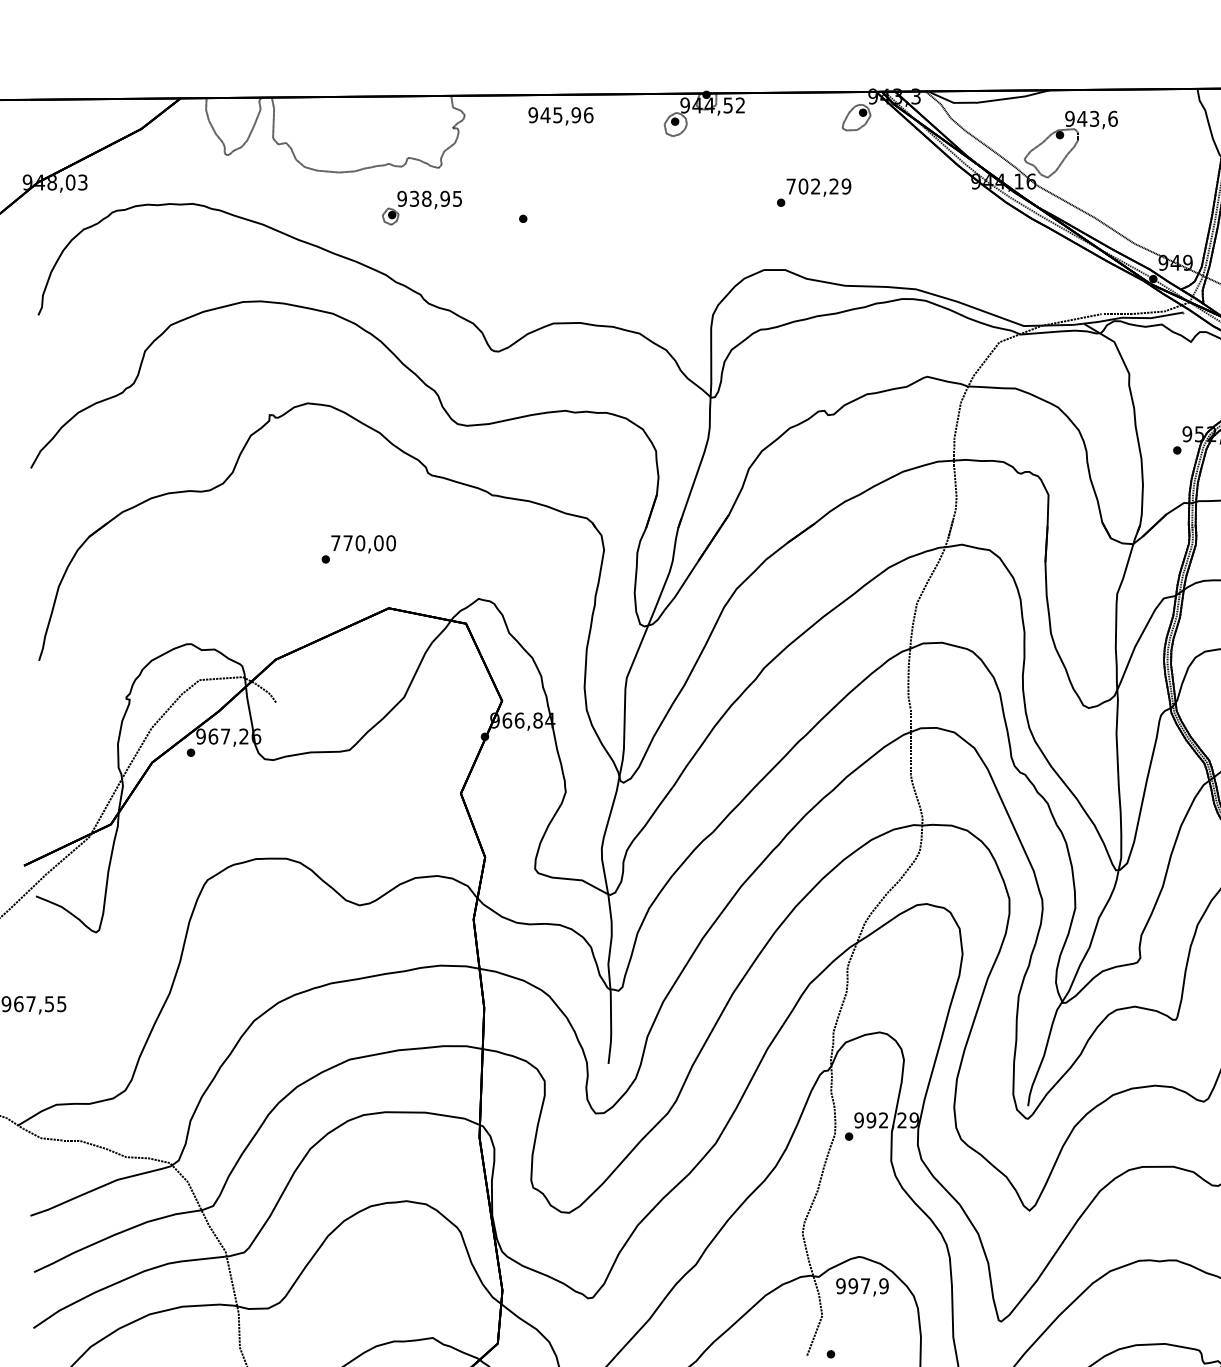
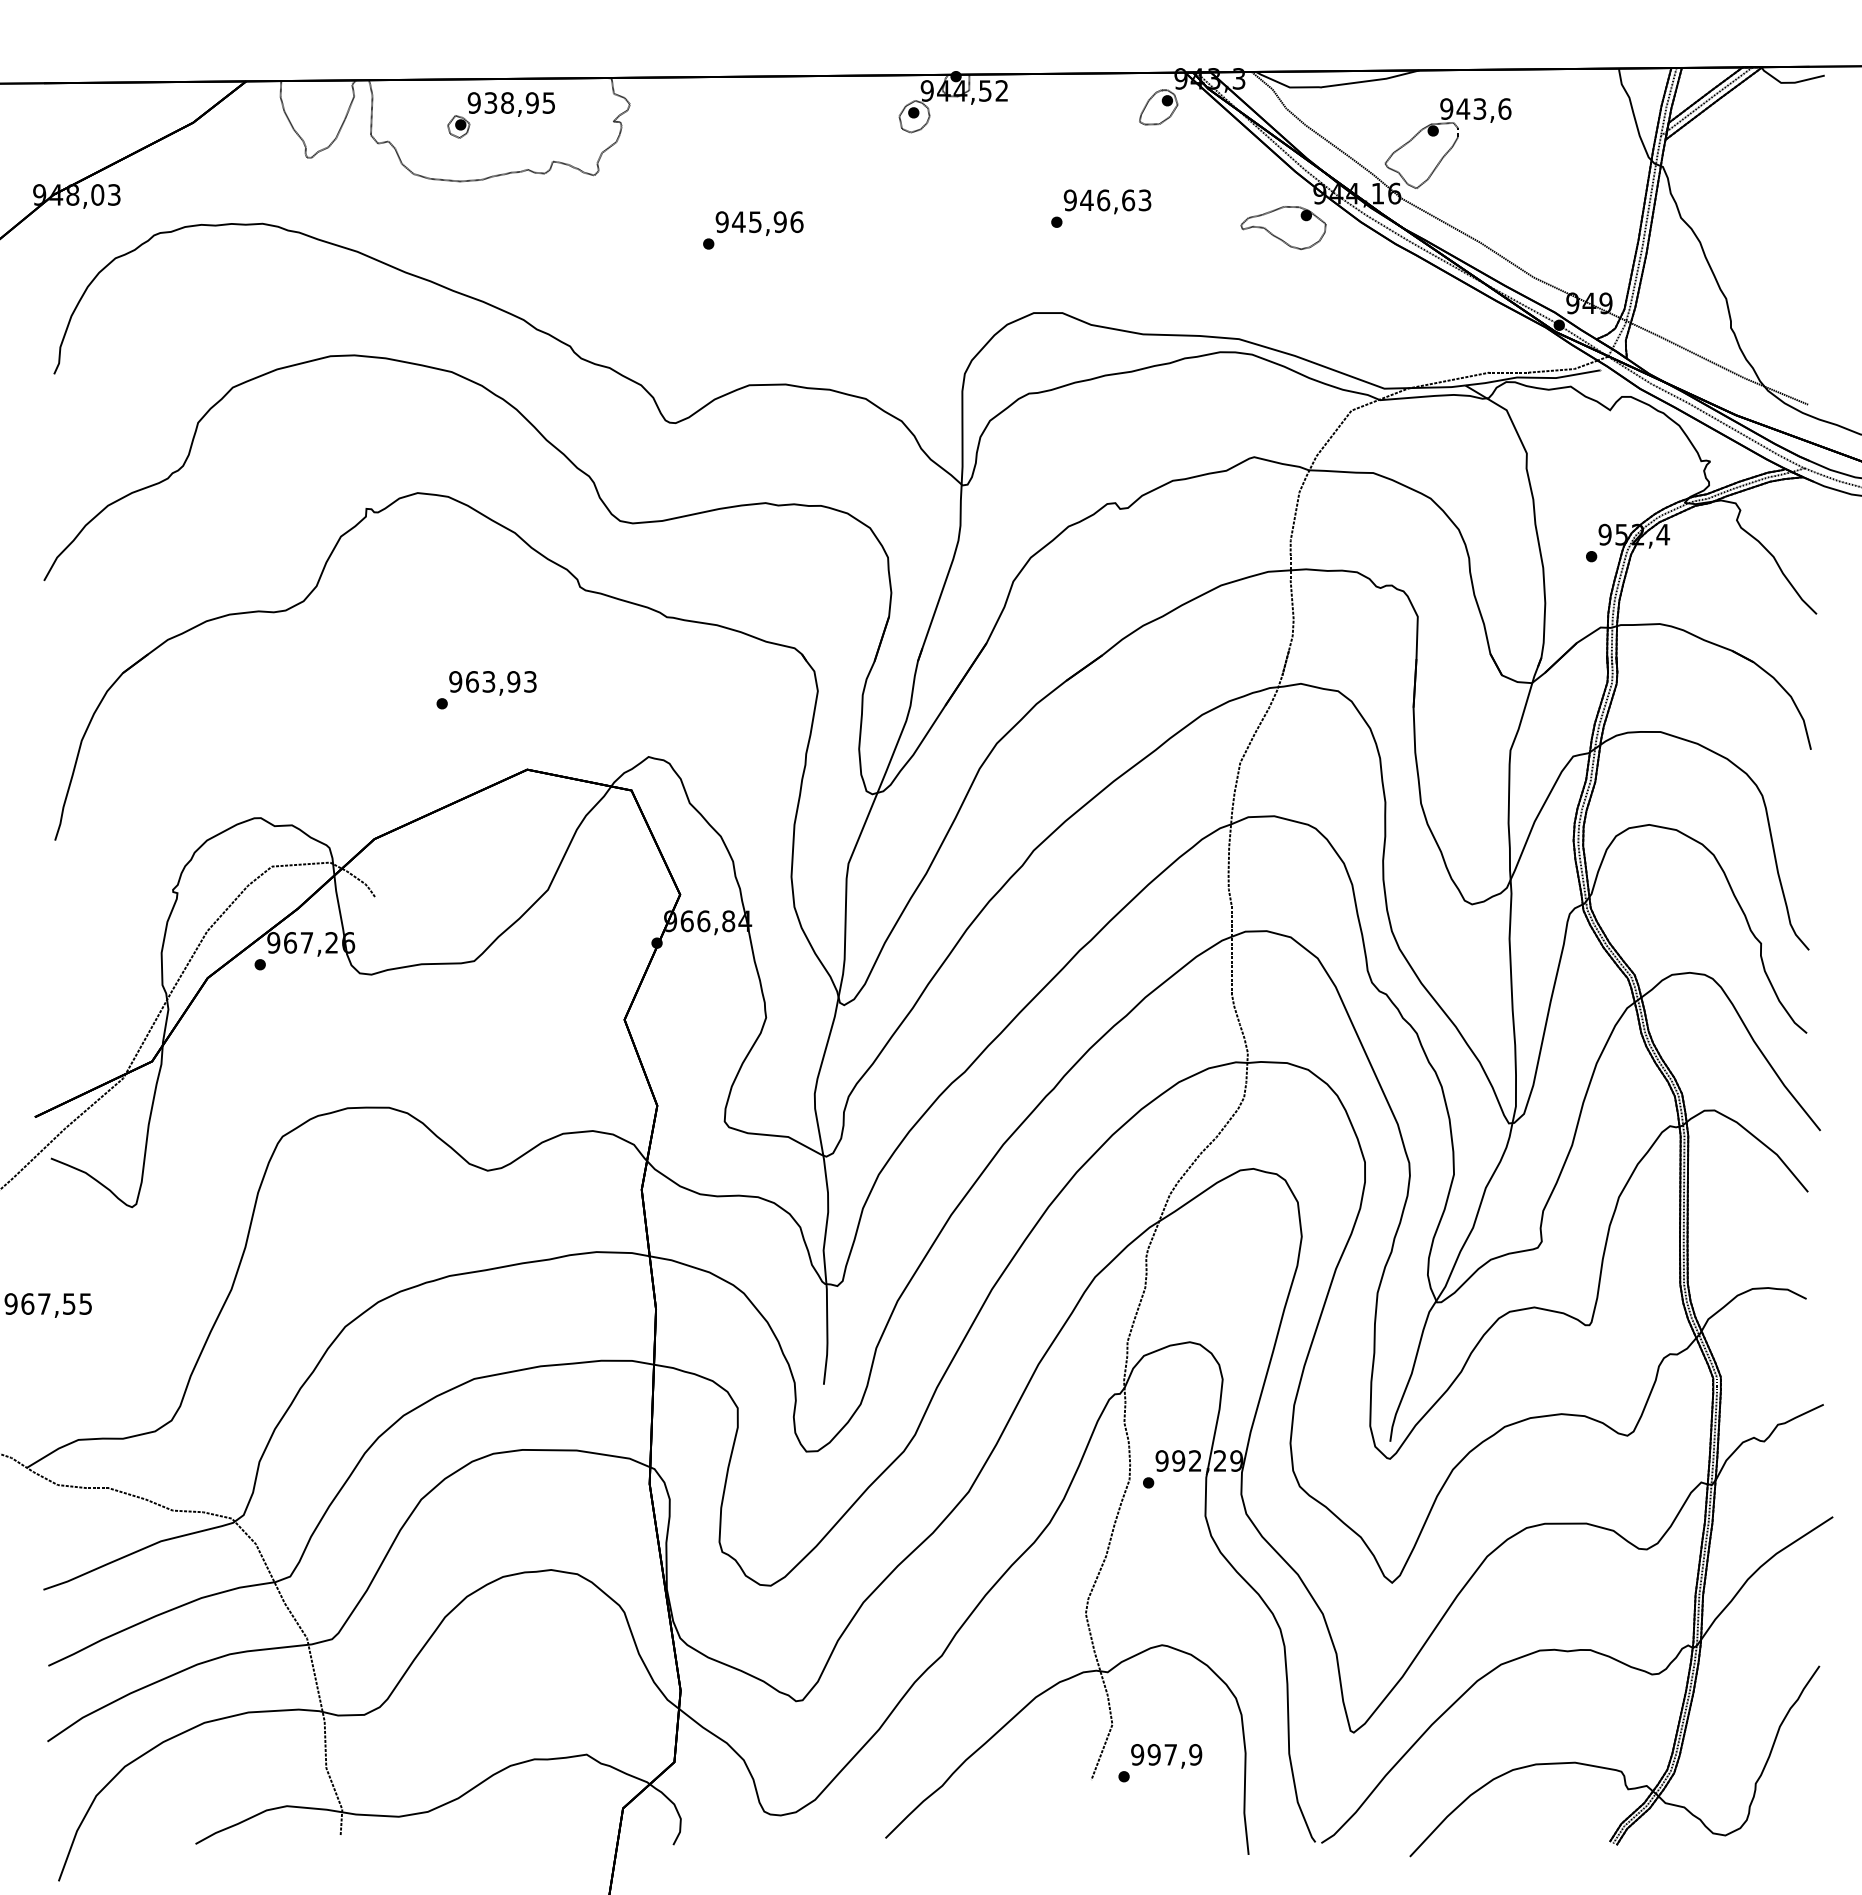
text: (560, 116) -> (759, 223), moved
text: (818, 186) -> (1107, 200), 702,29 -> 946,63
part: (949, 206) -> (1283, 227), added
part: (421, 208) -> (500, 115), moved
text: (363, 542) -> (492, 681), 770,00 -> 963,93
text: (862, 1287) -> (1166, 1756), moved

